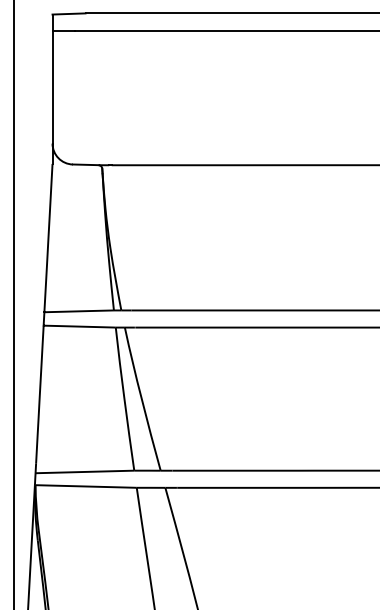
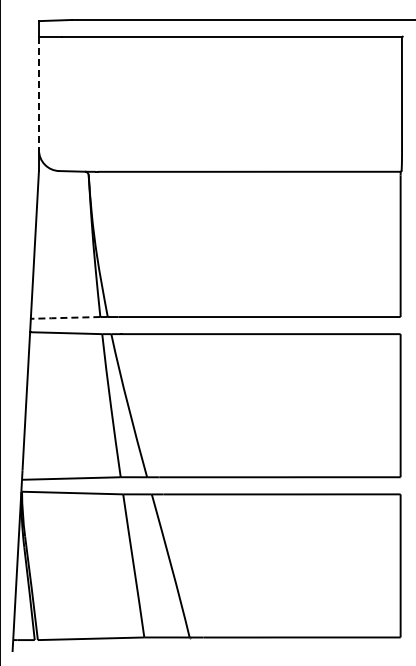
line: (52, 87) -> (38, 94), solid -> dashed
line: (79, 310) -> (65, 317), solid -> dashed

